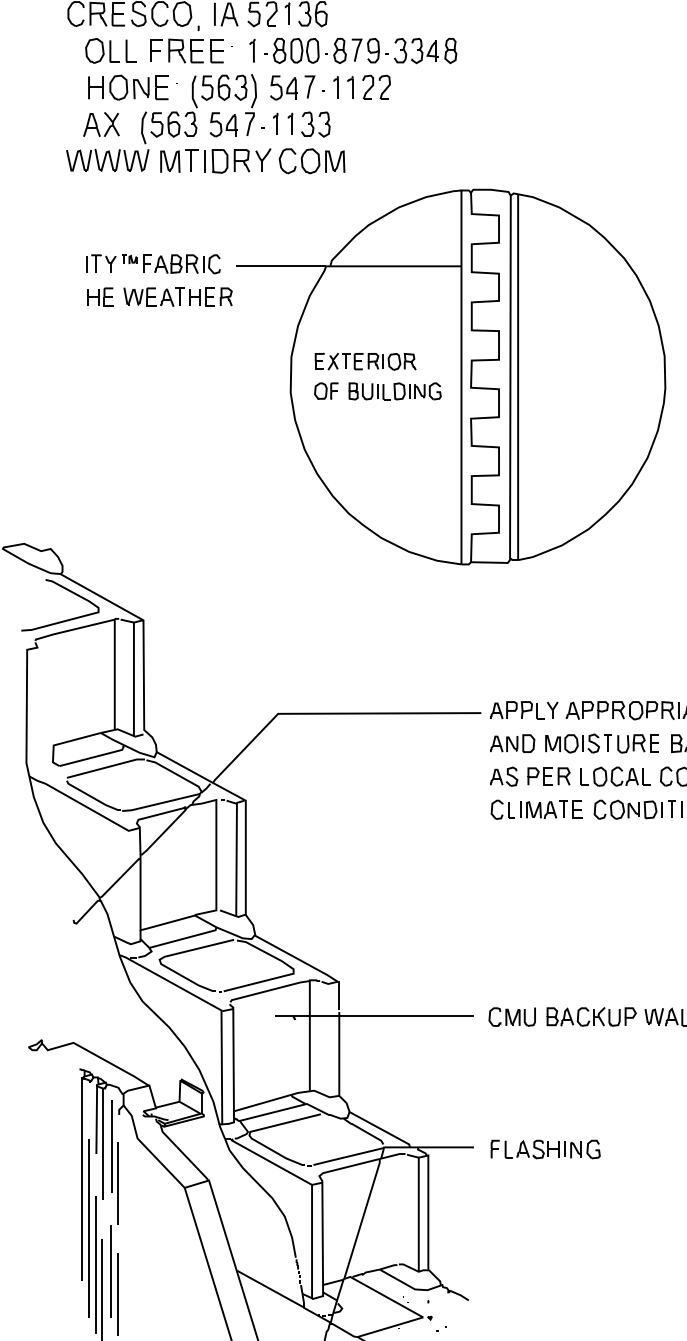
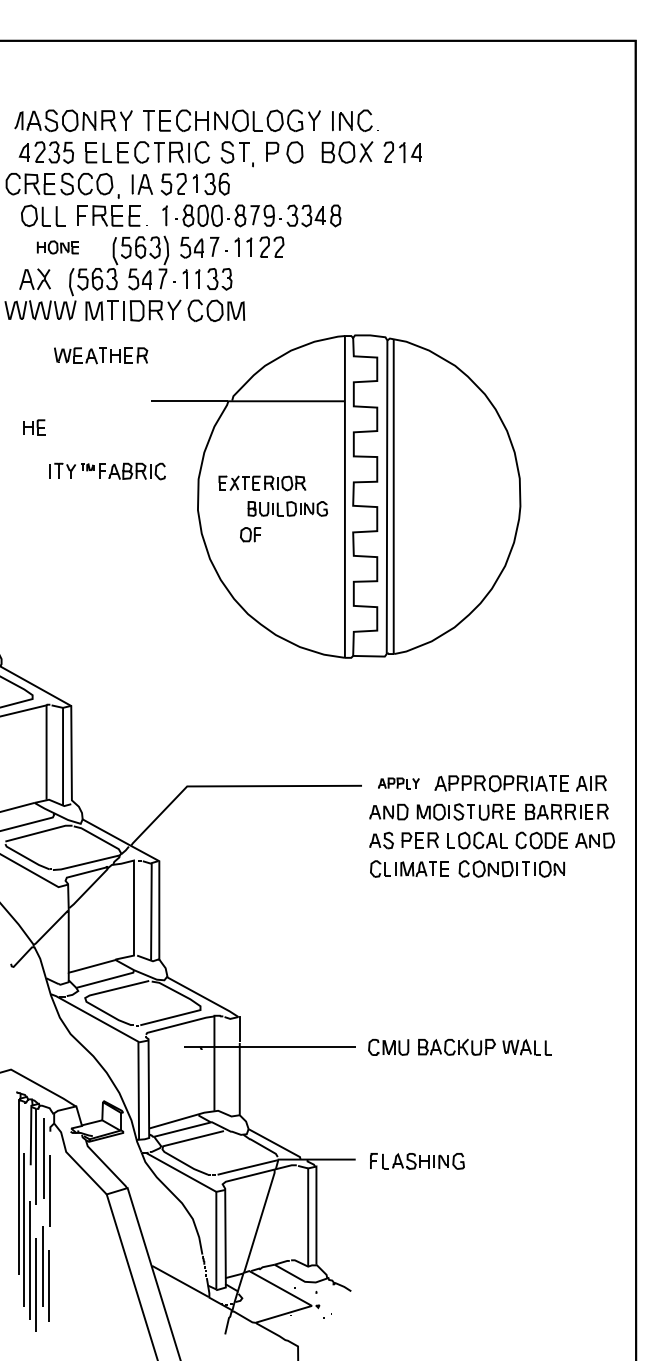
part: (127, 87) -> (57, 247), size x0.6
part: (153, 264) -> (107, 471), moved
part: (178, 296) -> (101, 355), moved
part: (326, 390) -> (250, 534), moved
part: (523, 710) -> (398, 783), size x0.7

